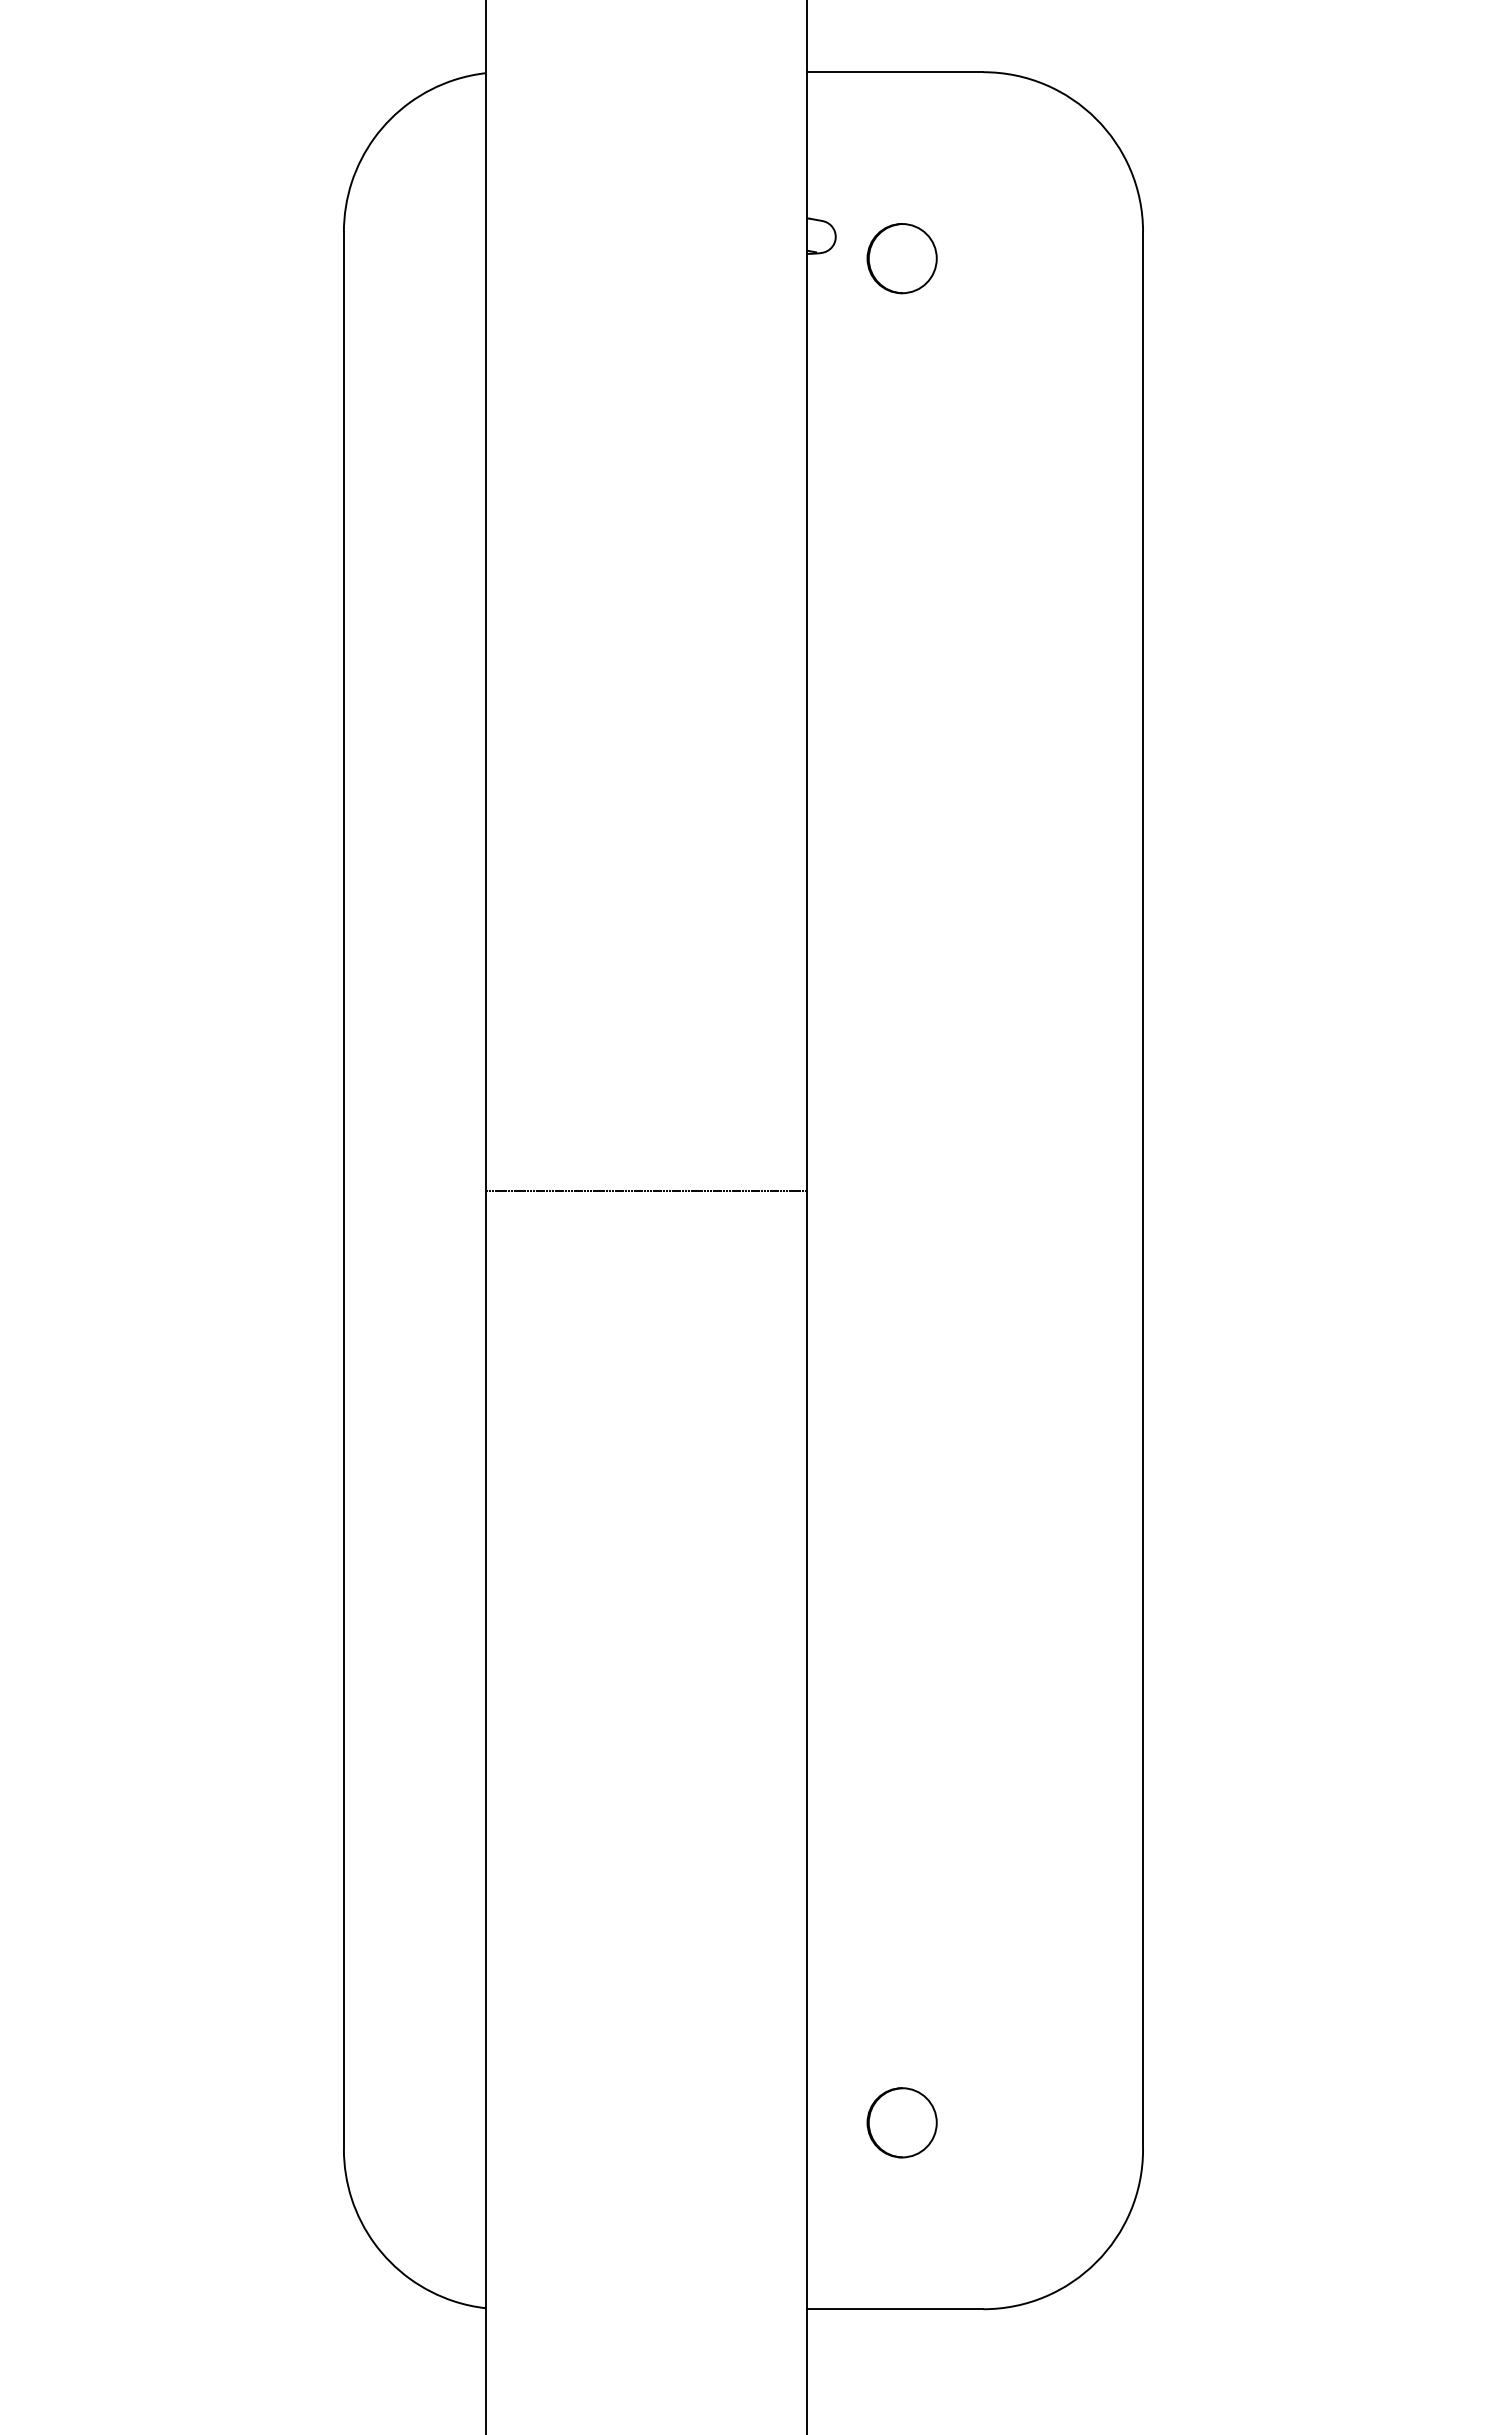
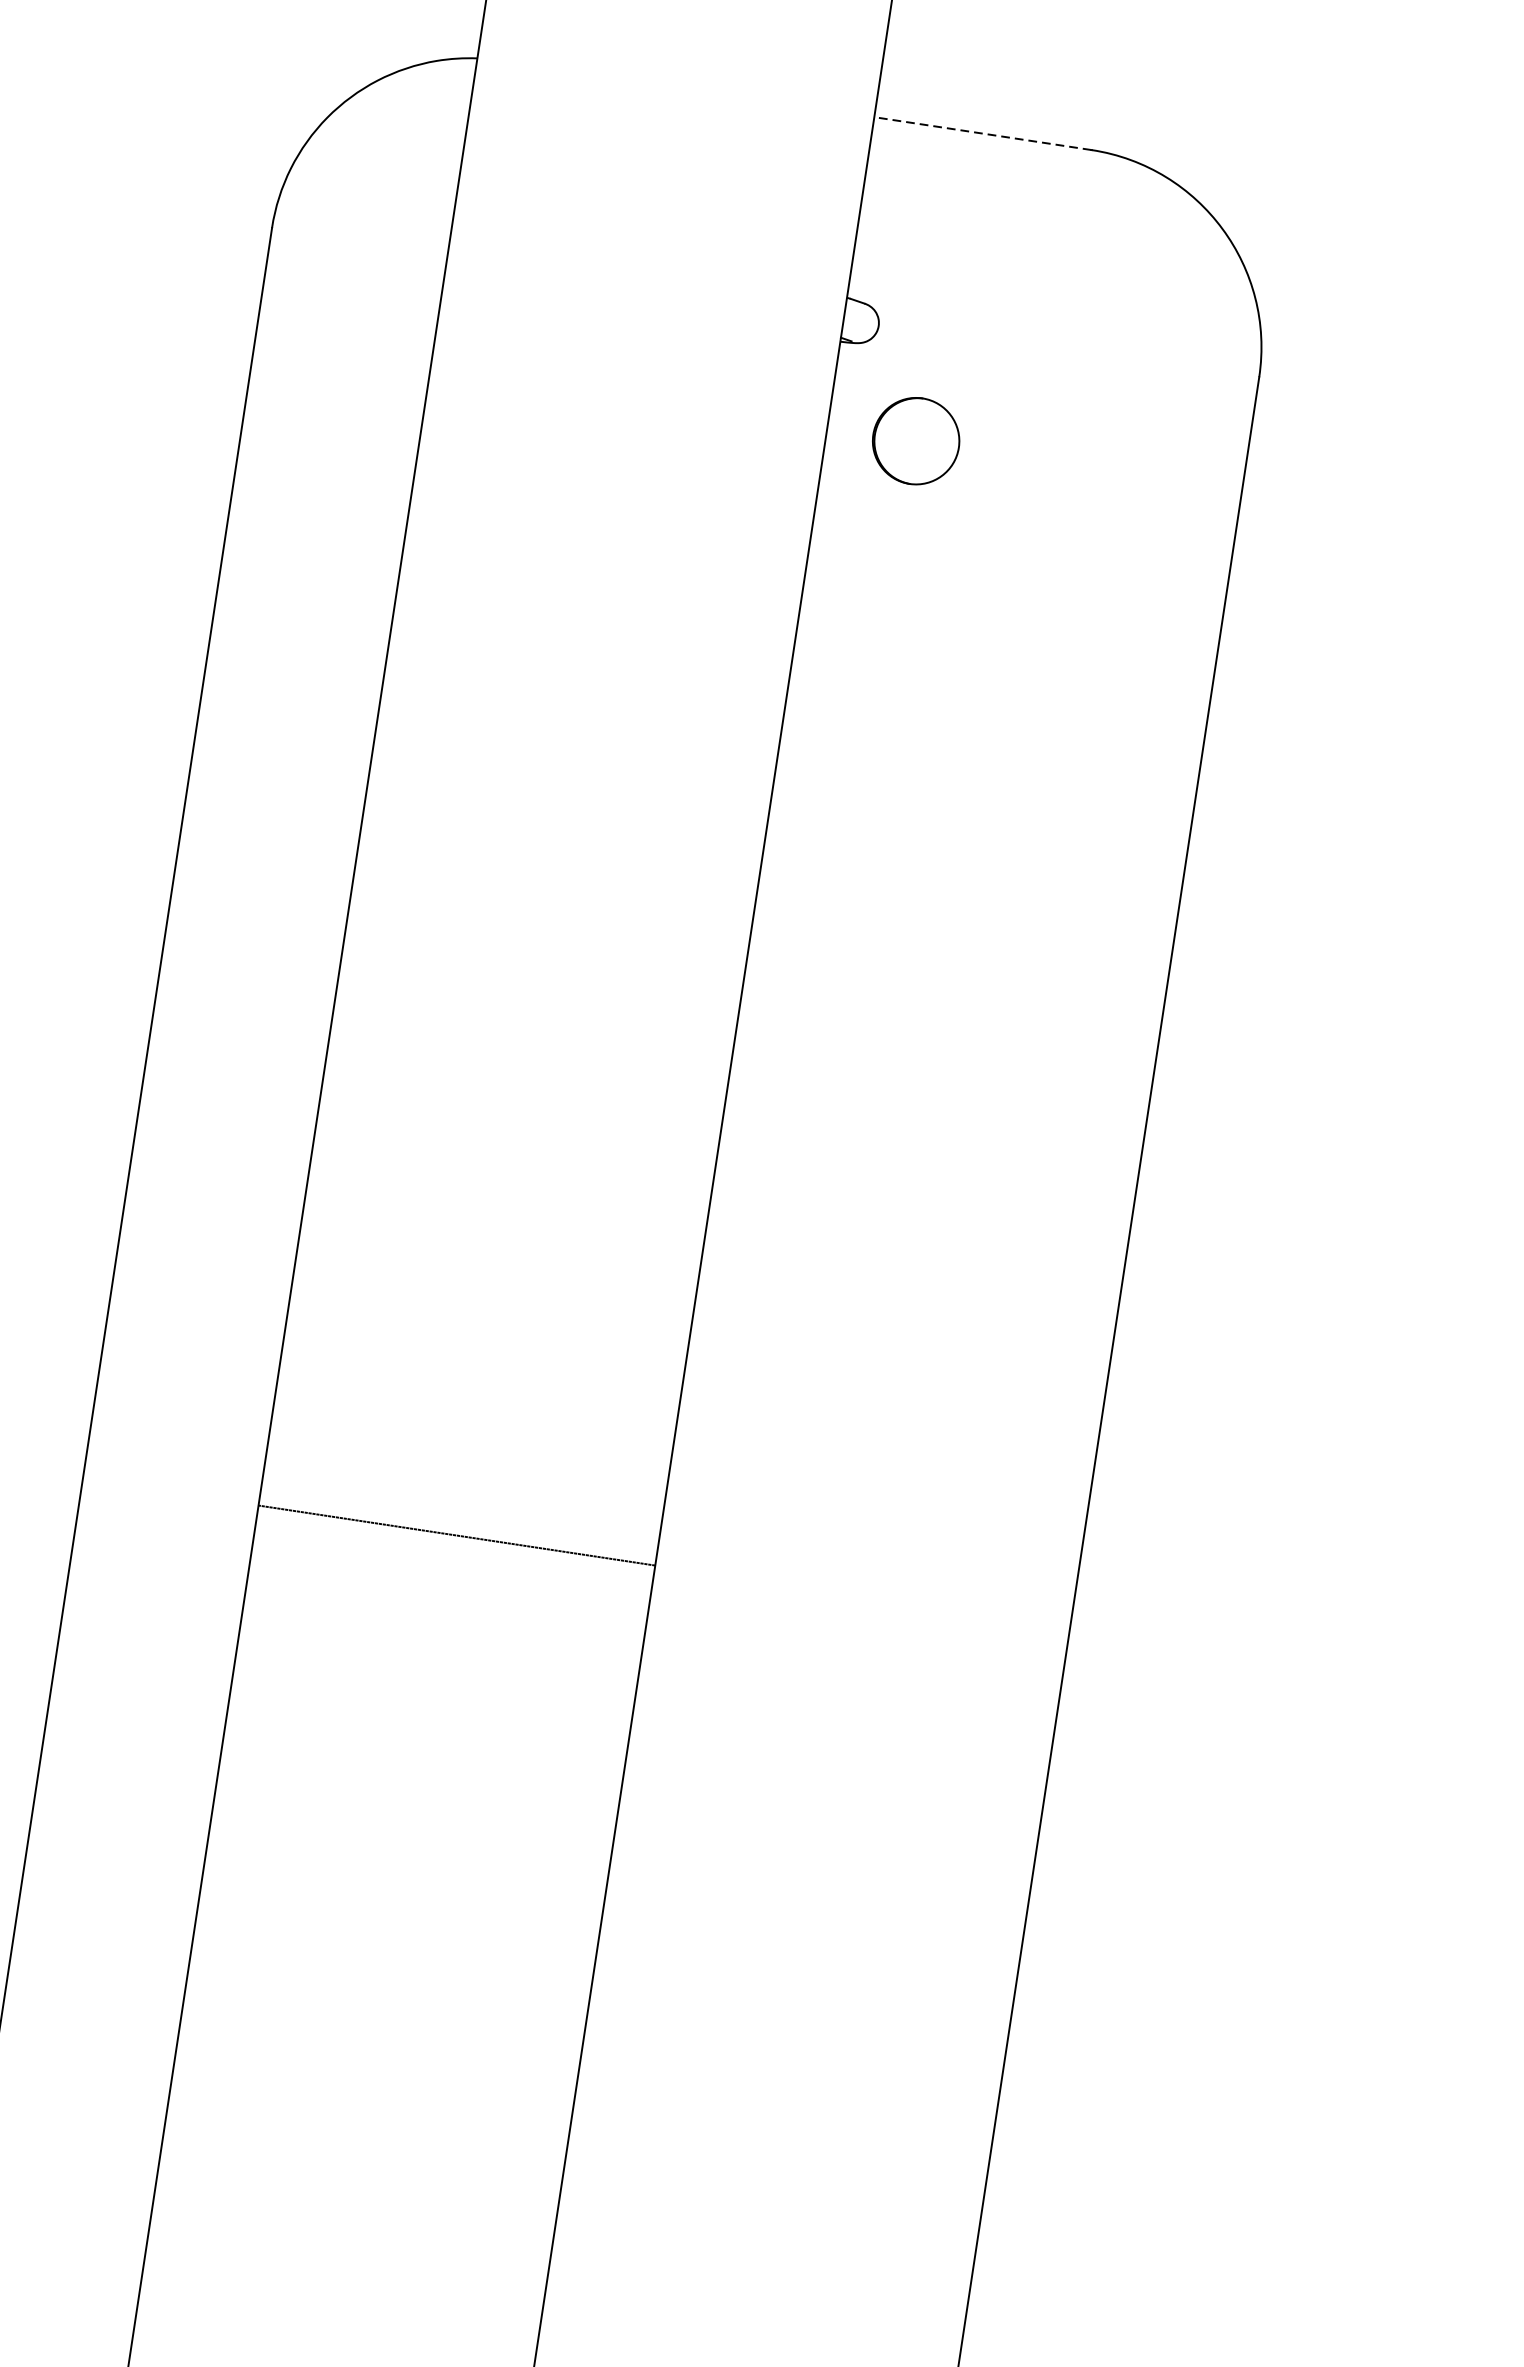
line: (895, 72) -> (983, 134), solid -> dashed
part: (901, 258) -> (915, 440), moved
line: (646, 1190) -> (456, 1535), moved

